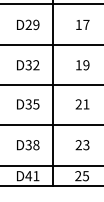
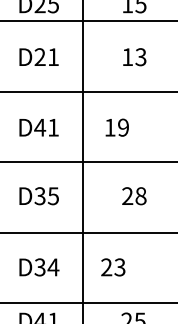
text: (36, 24) -> (53, 56), D29 -> D21
text: (86, 24) -> (141, 56), 17 -> 13
text: (32, 65) -> (46, 128), D32 -> D41
text: (82, 65) -> (116, 128), moved
text: (86, 104) -> (141, 196), 21 -> 28
text: (36, 145) -> (53, 268), D38 -> D34
text: (82, 145) -> (113, 268), moved

